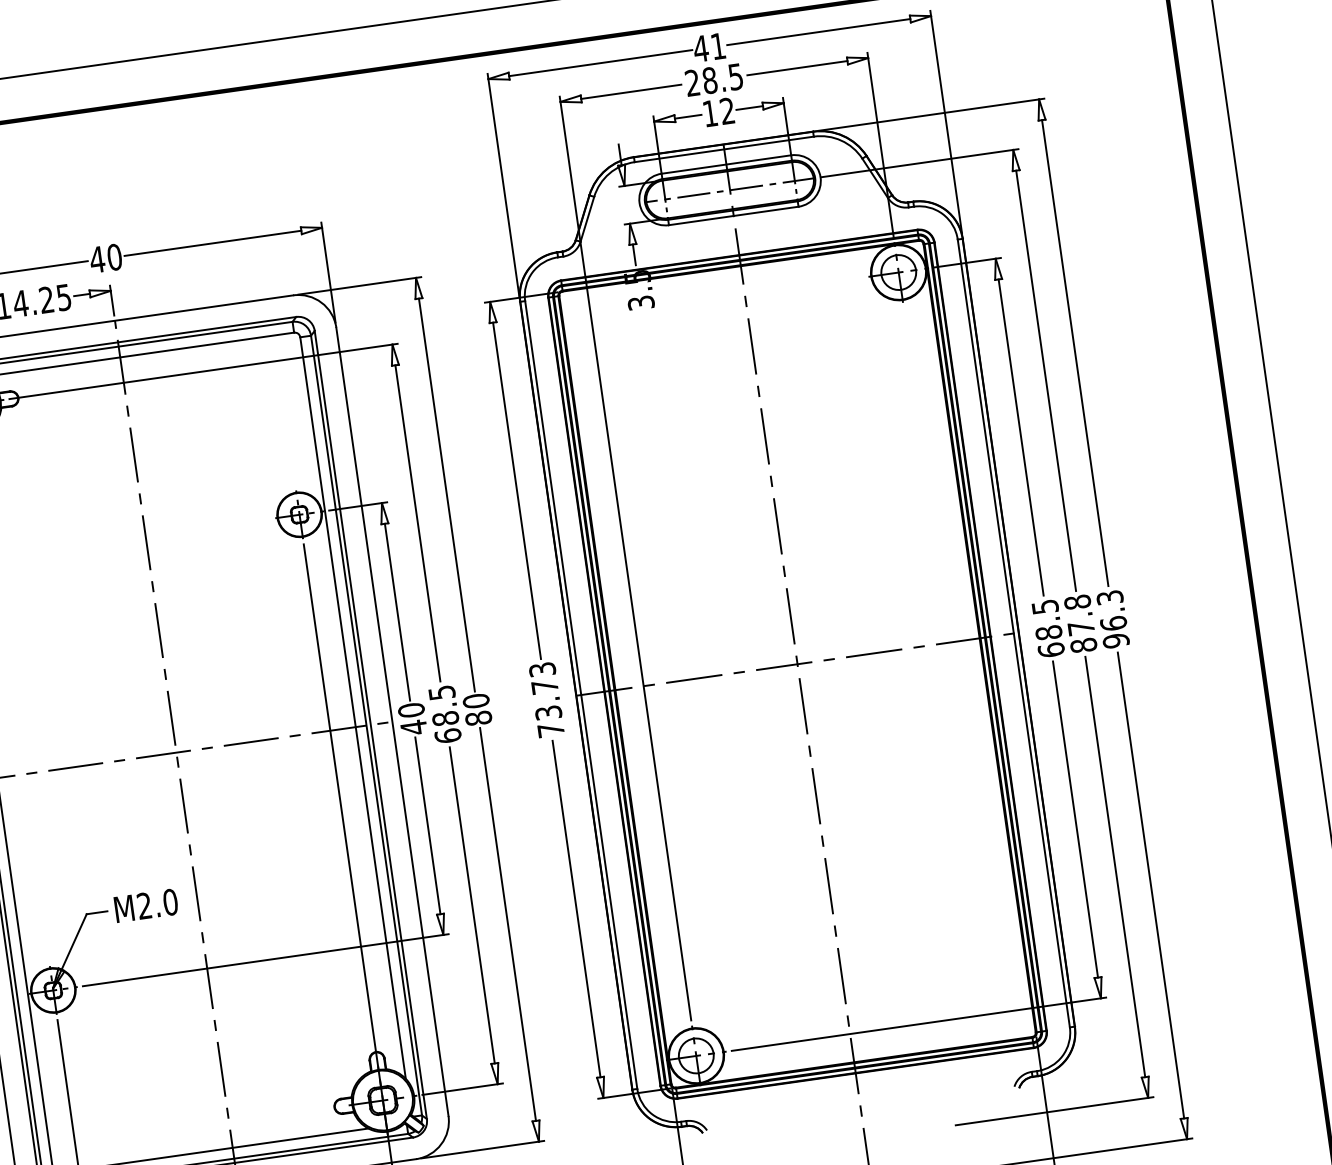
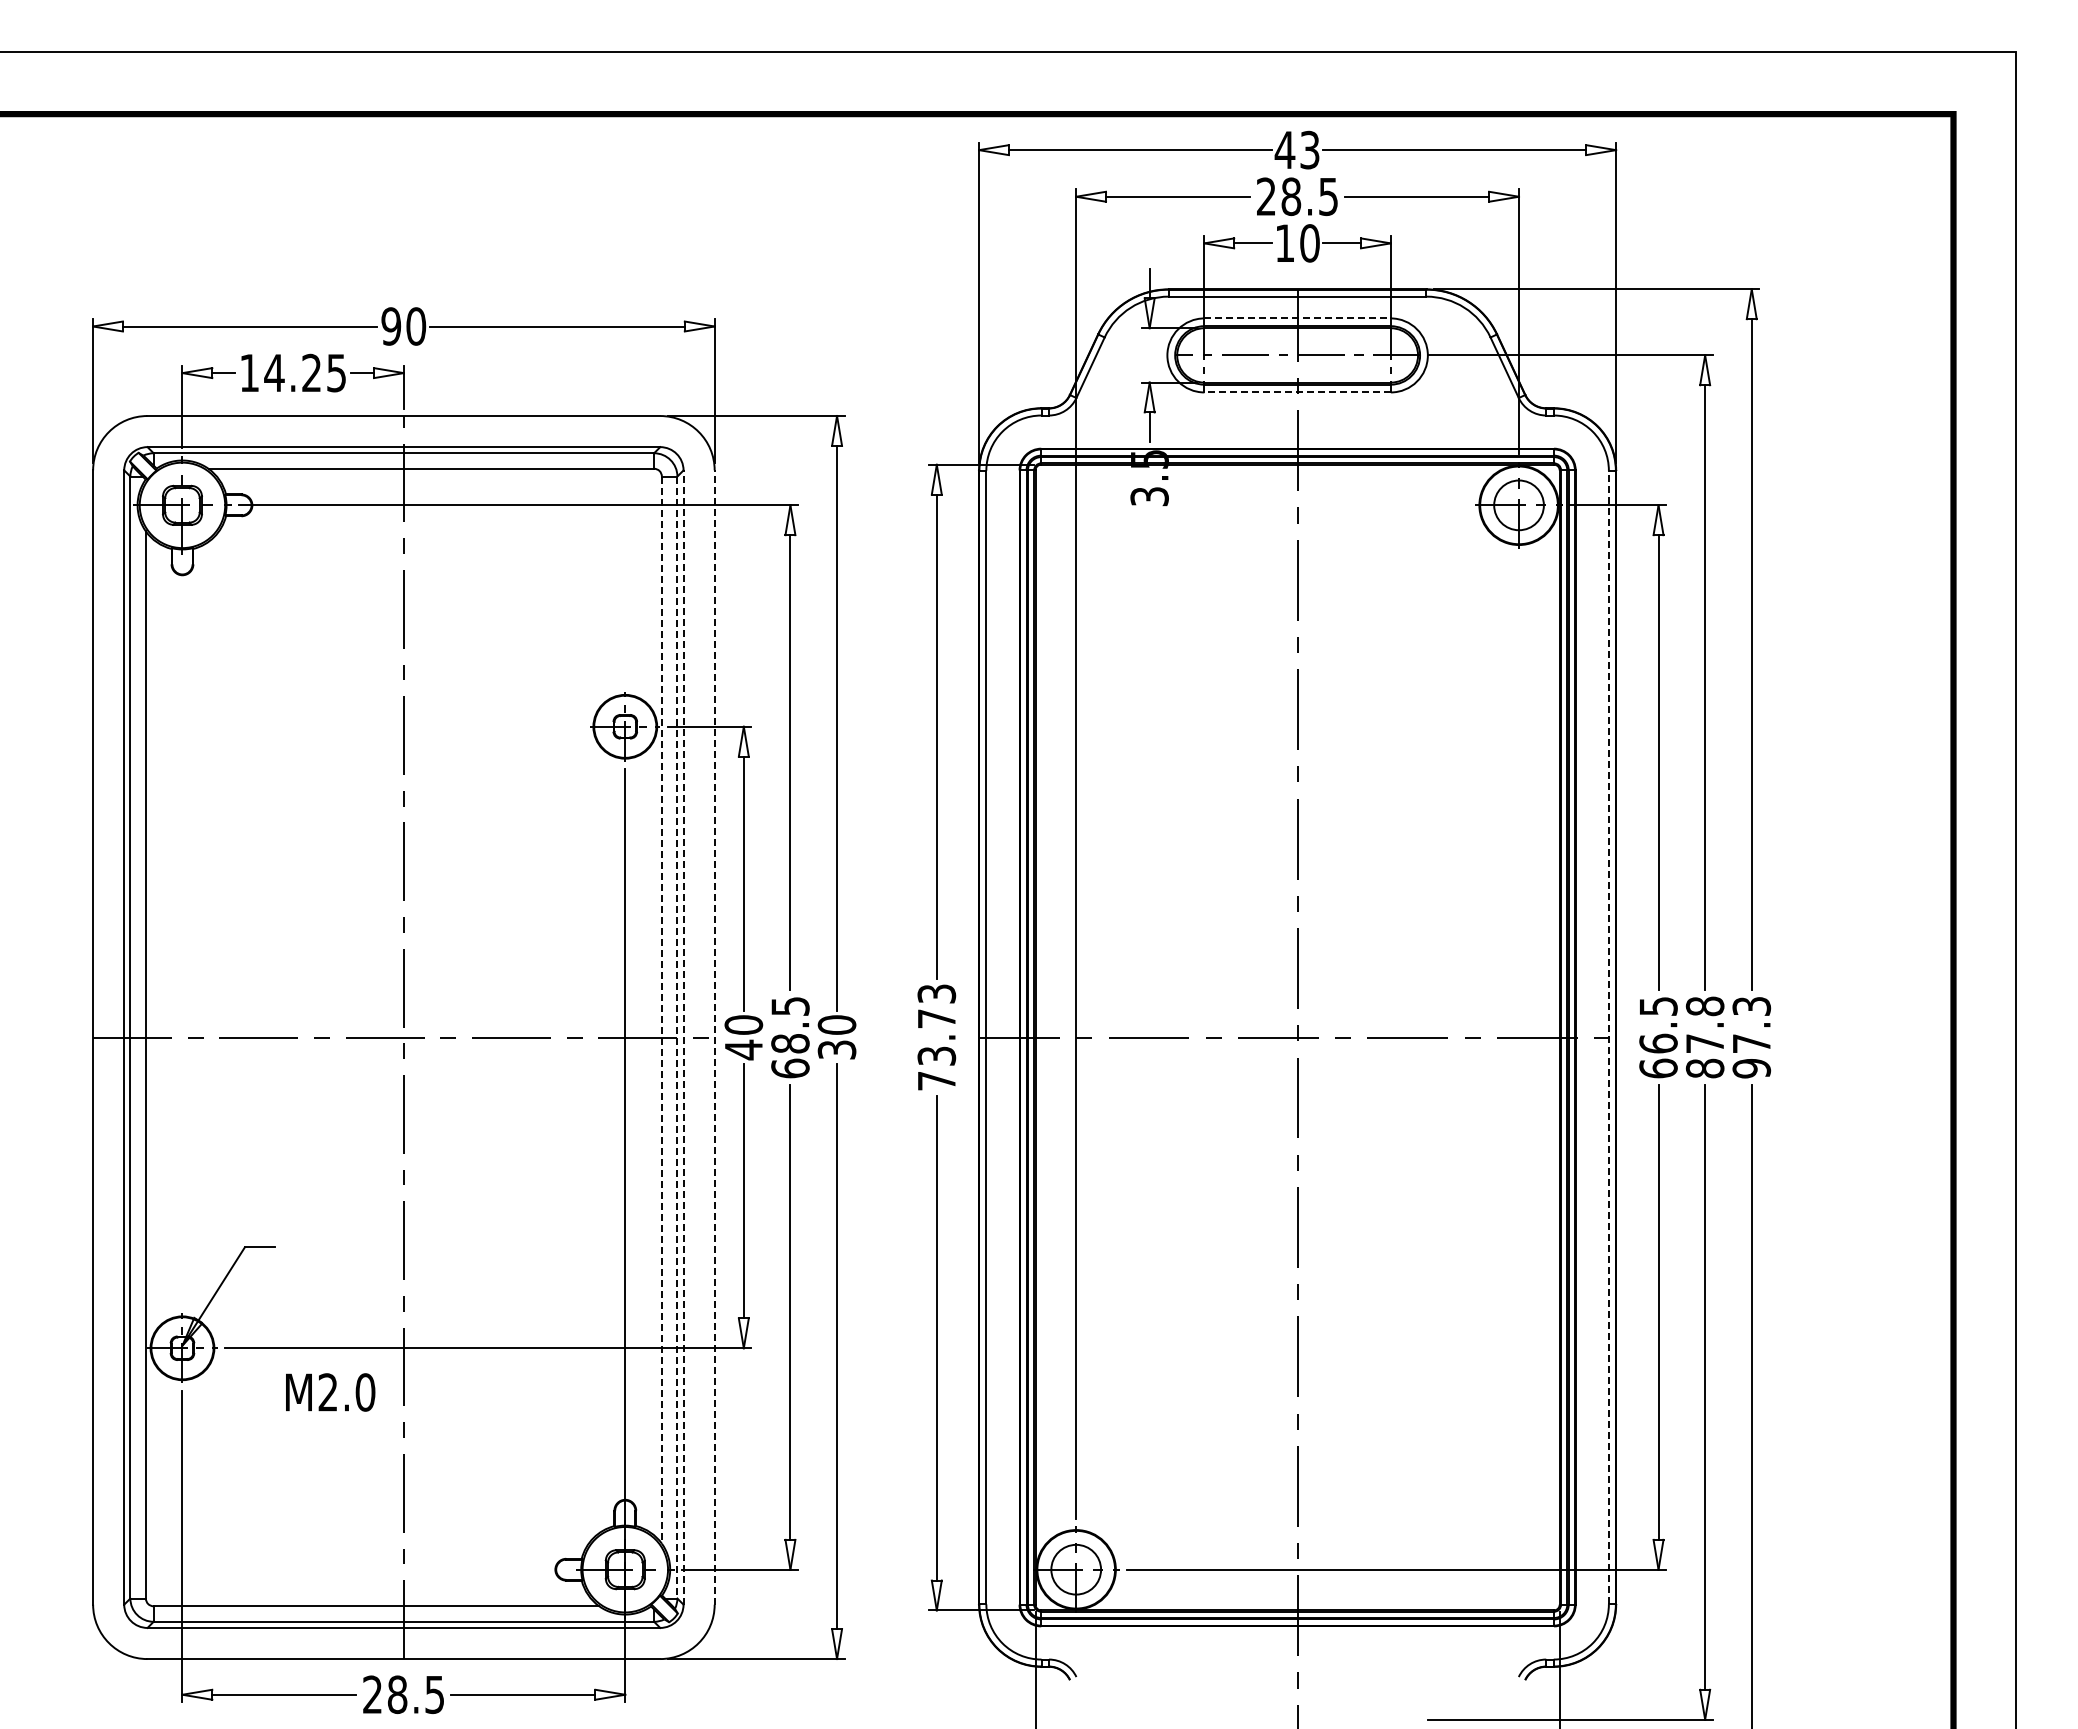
text: (717, 45) -> (1309, 149), 41 -> 43
text: (727, 111) -> (1309, 243), 12 -> 10
line: (727, 164) -> (1298, 318), solid -> dashed
line: (733, 216) -> (1297, 392), solid -> dashed
text: (96, 259) -> (390, 326), 40 -> 90
text: (1113, 623) -> (1751, 1043), 96.3 -> 97.3
text: (1048, 632) -> (1658, 1043), 68.5 -> 66.5
line: (1013, 633) -> (1608, 1037), solid -> dashed
line: (352, 708) -> (661, 1010), solid -> dashed
text: (478, 718) -> (836, 1049), 80 -> 30
line: (392, 721) -> (714, 1037), solid -> dashed
line: (370, 724) -> (683, 1037), solid -> dashed
line: (366, 725) -> (677, 1037), solid -> dashed
text: (146, 905) -> (330, 1392), moved

